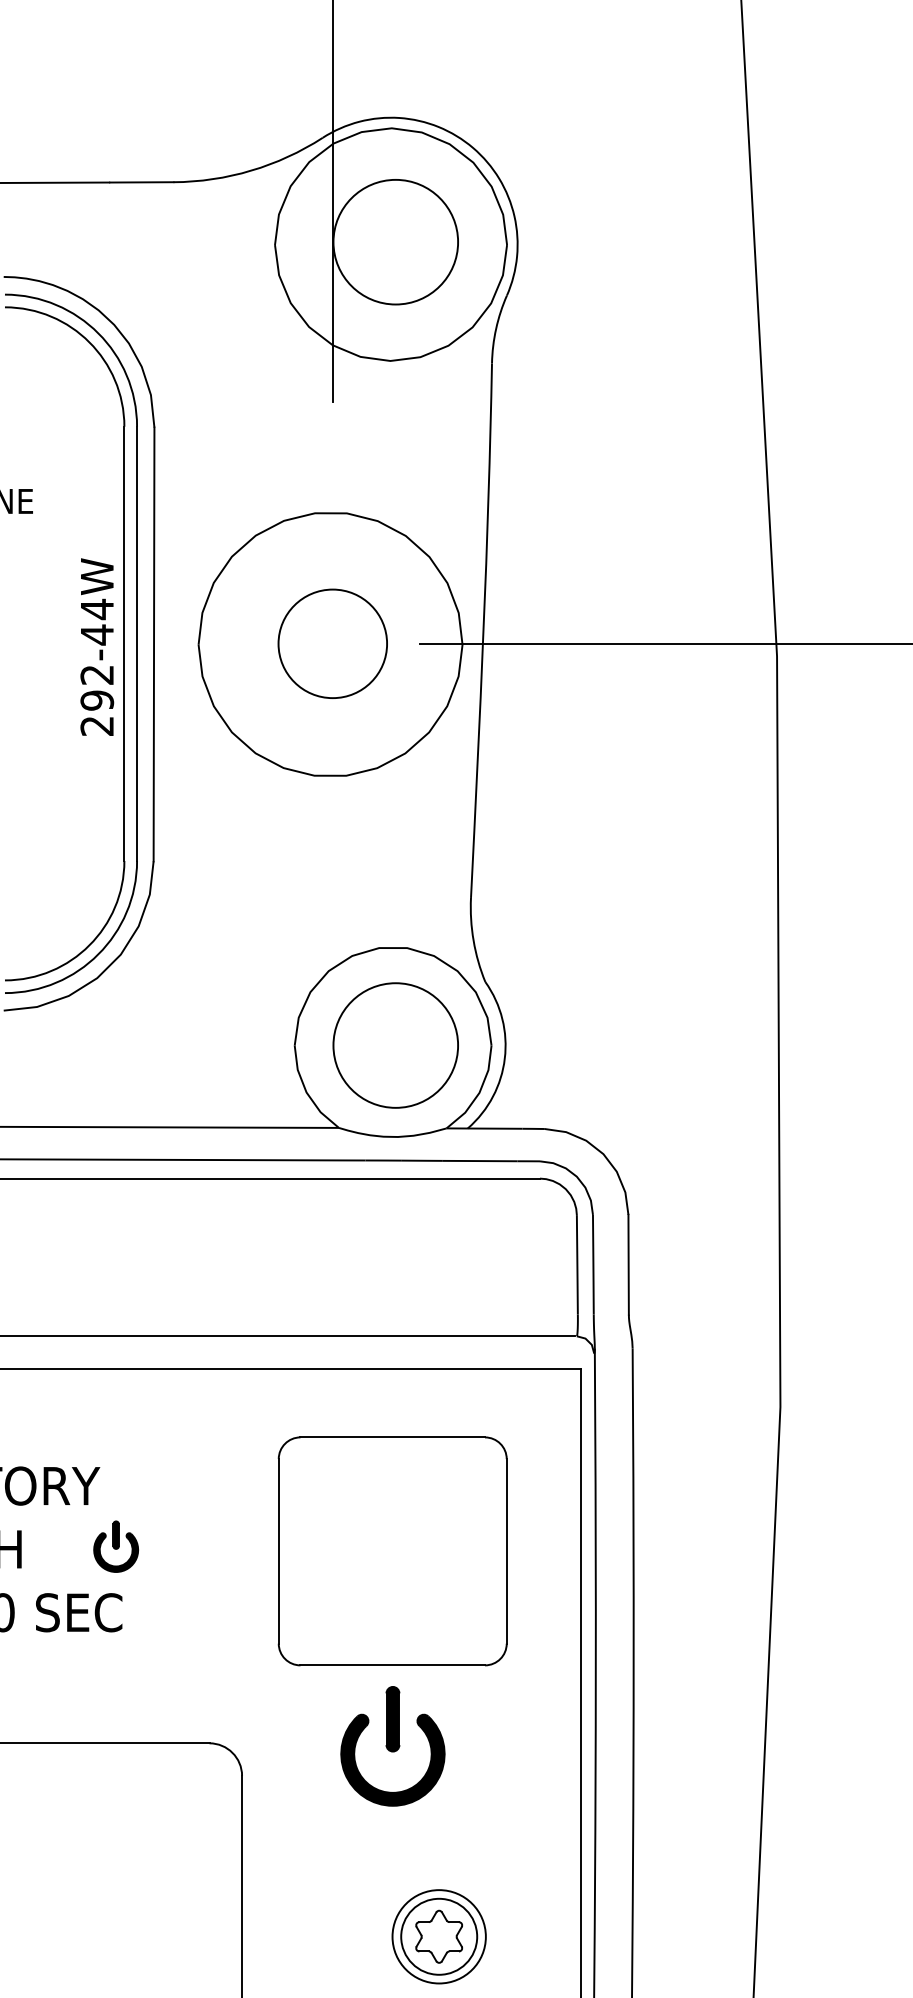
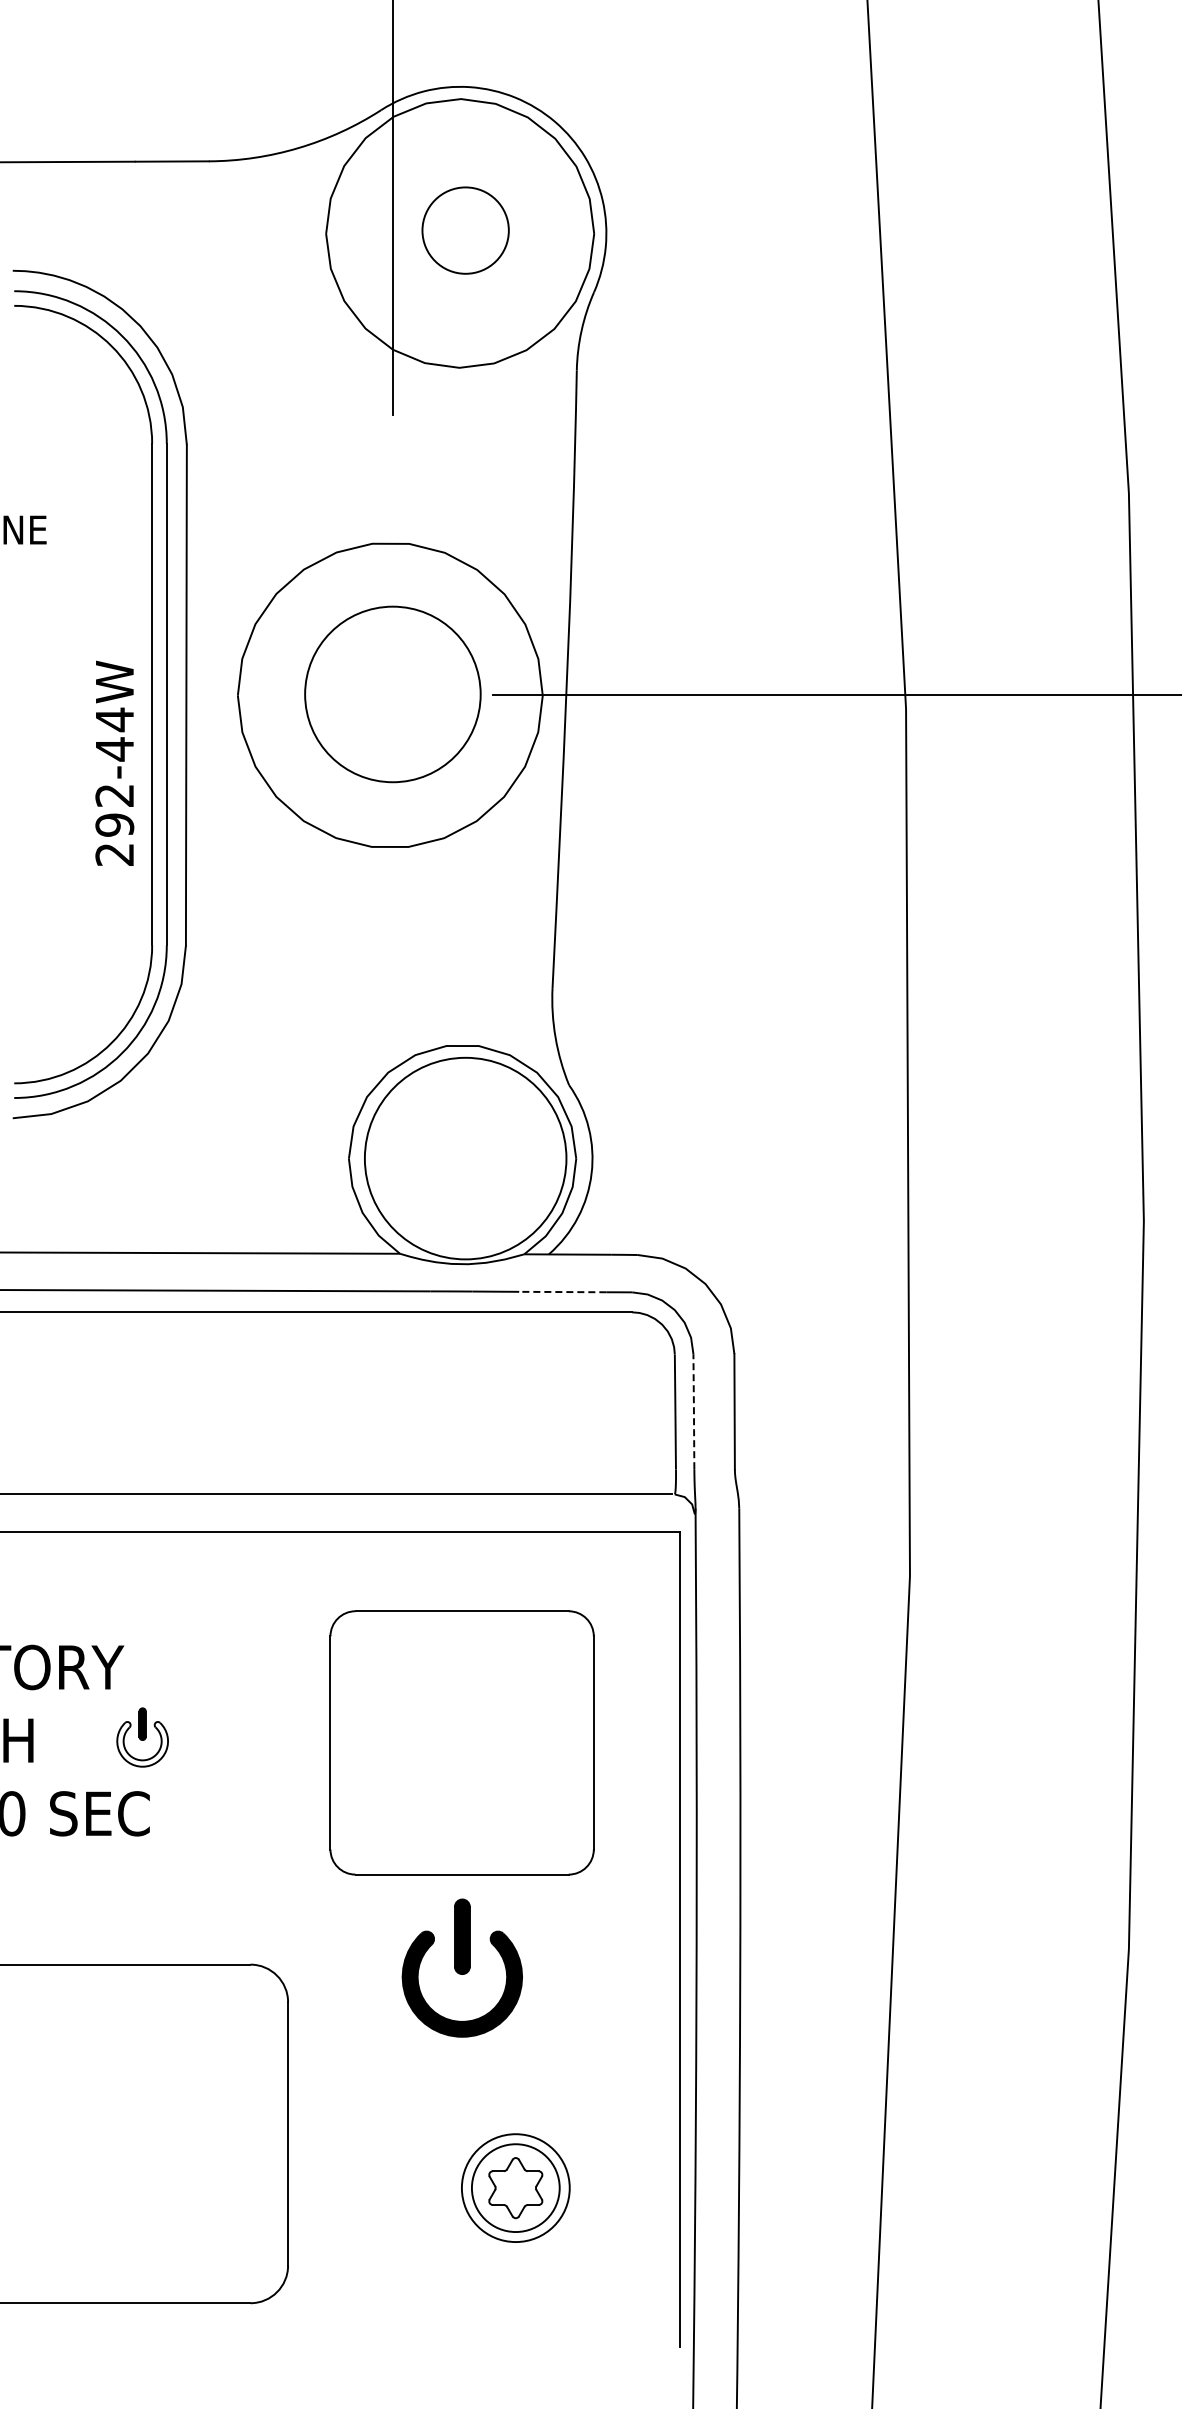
circle: (395, 242) -> (465, 230), size x0.6
circle: (332, 643) -> (392, 694), size x1.4
text: (96, 646) -> (114, 762), moved
circle: (395, 1045) -> (465, 1158), size x1.4
line: (479, 1161) -> (562, 1292), solid -> dashed
line: (593, 1264) -> (693, 1411), solid -> dashed
fill: (116, 1551) -> (142, 1743), removed

